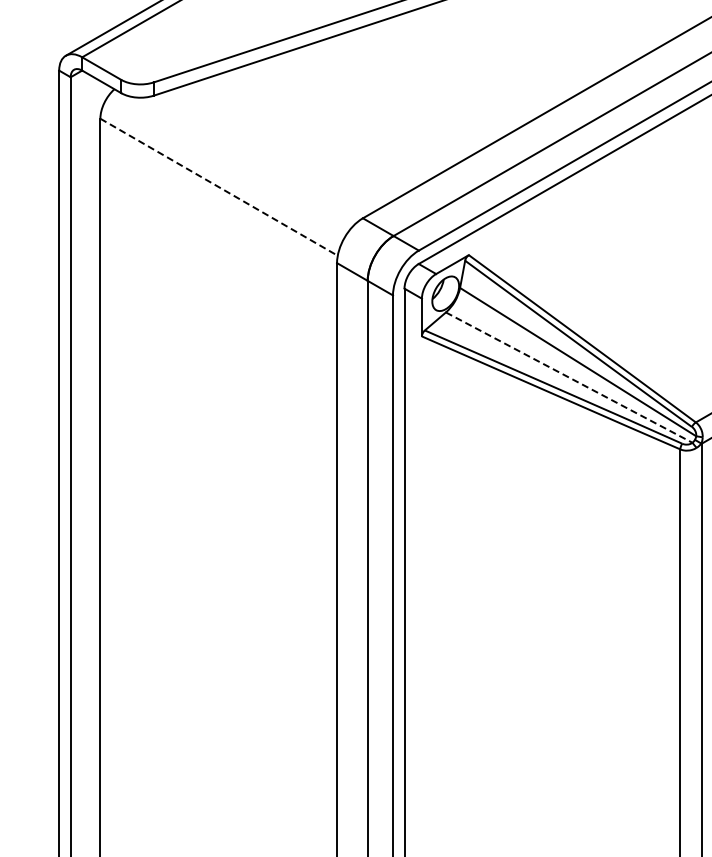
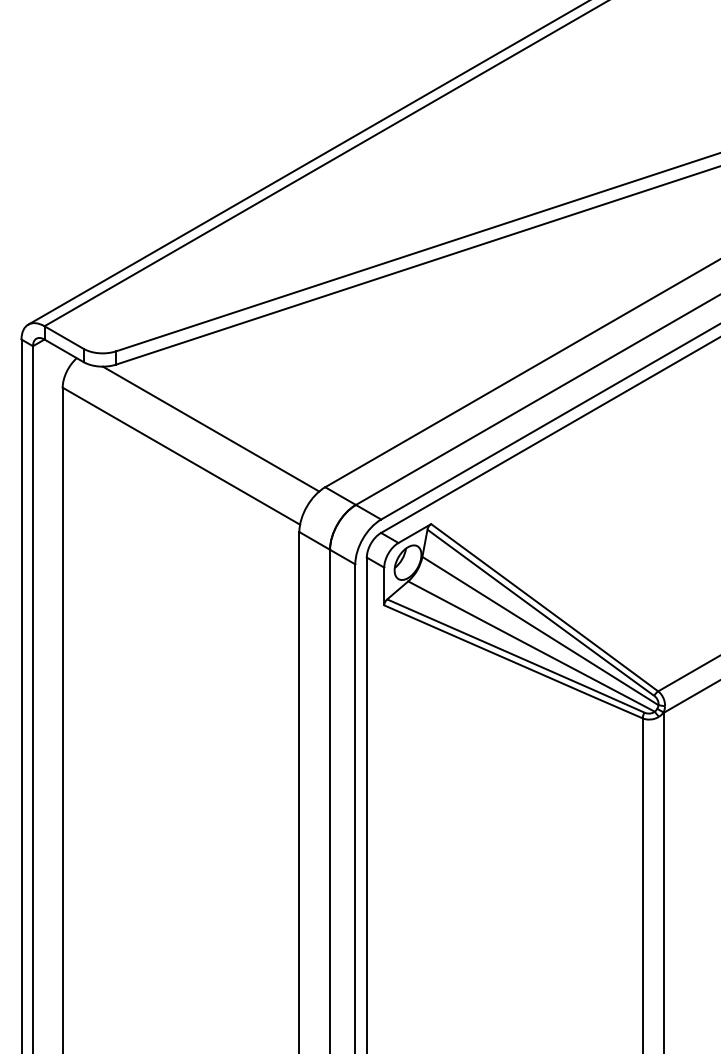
line: (248, 159) -> (210, 428), added
line: (219, 187) -> (181, 456), dashed -> solid
line: (569, 377) -> (531, 646), dashed -> solid

